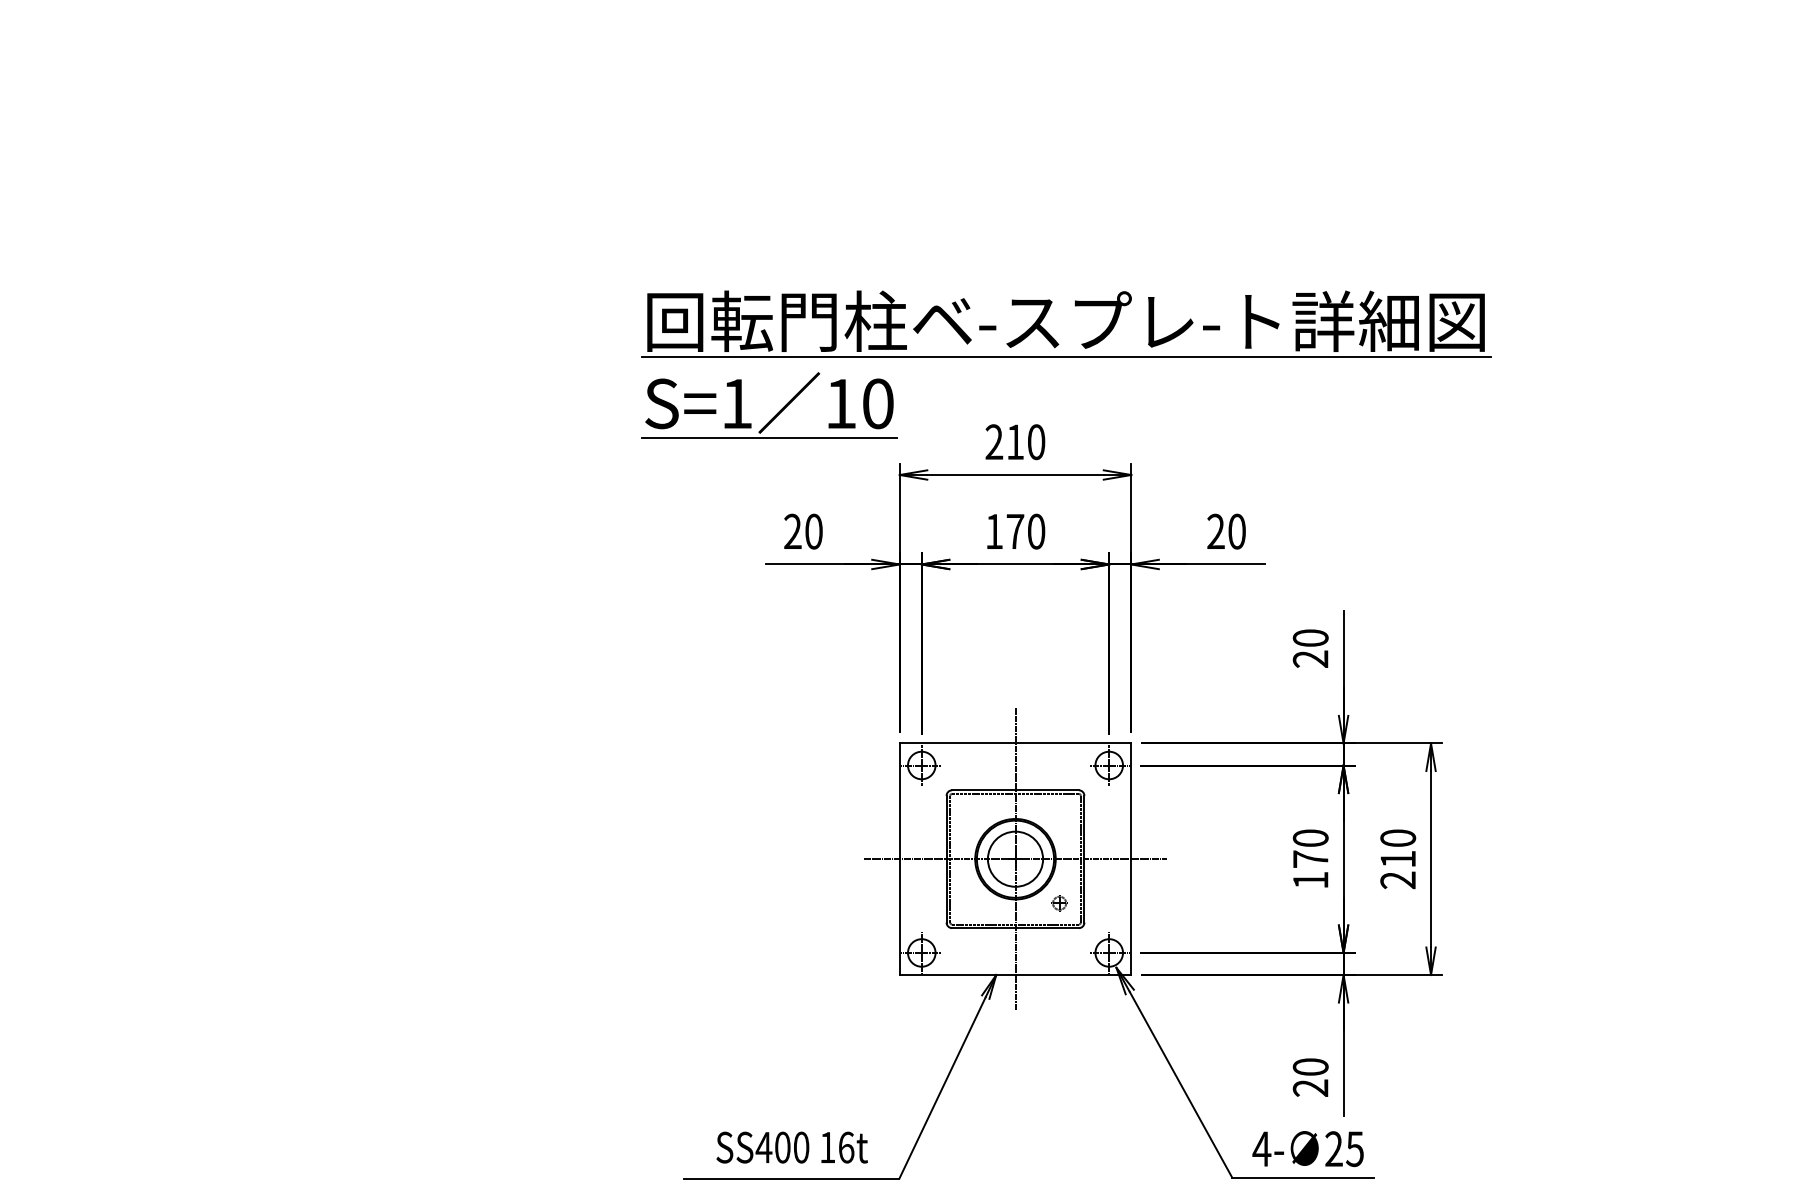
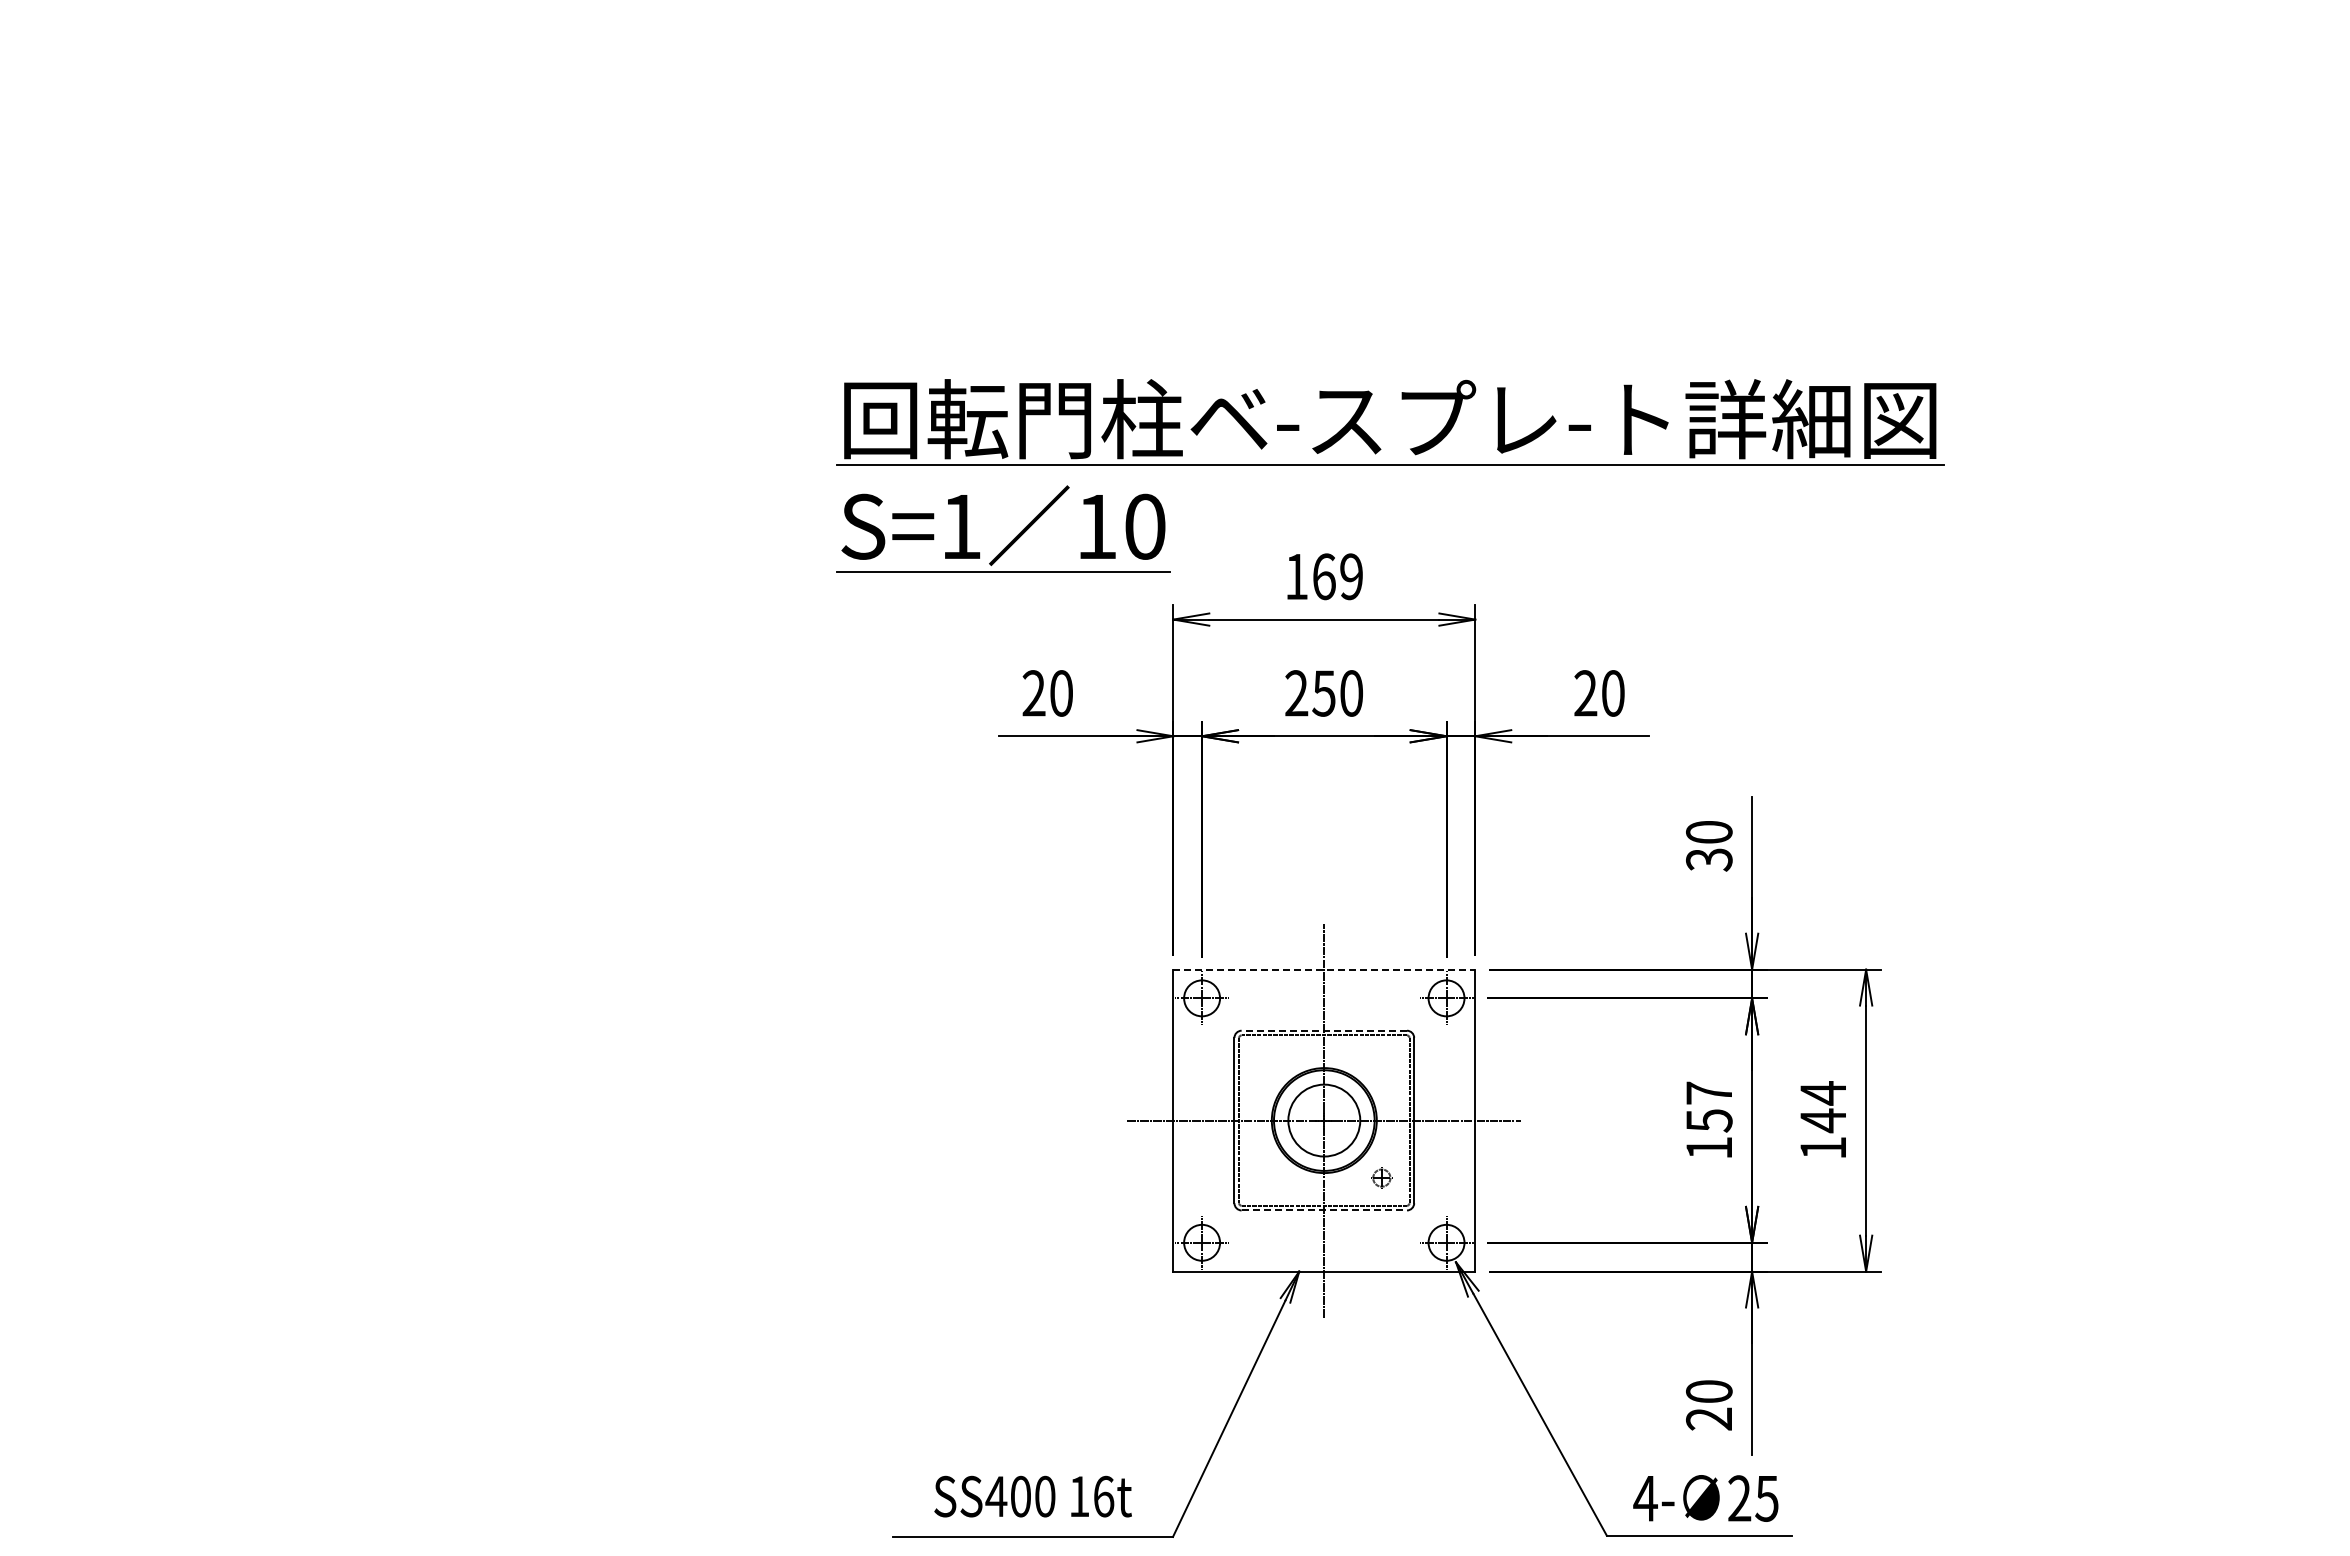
text: (1014, 441) -> (1323, 576), 210 -> 169
text: (1004, 531) -> (1310, 693), 170 -> 250
text: (1310, 659) -> (1709, 859), 20 -> 30
line: (1015, 743) -> (1324, 969), solid -> dashed
line: (1015, 790) -> (1324, 1030), solid -> dashed
text: (1310, 848) -> (1709, 1106), 170 -> 157
text: (1398, 859) -> (1823, 1120), 210 -> 144
line: (1015, 928) -> (1324, 1210), solid -> dashed

